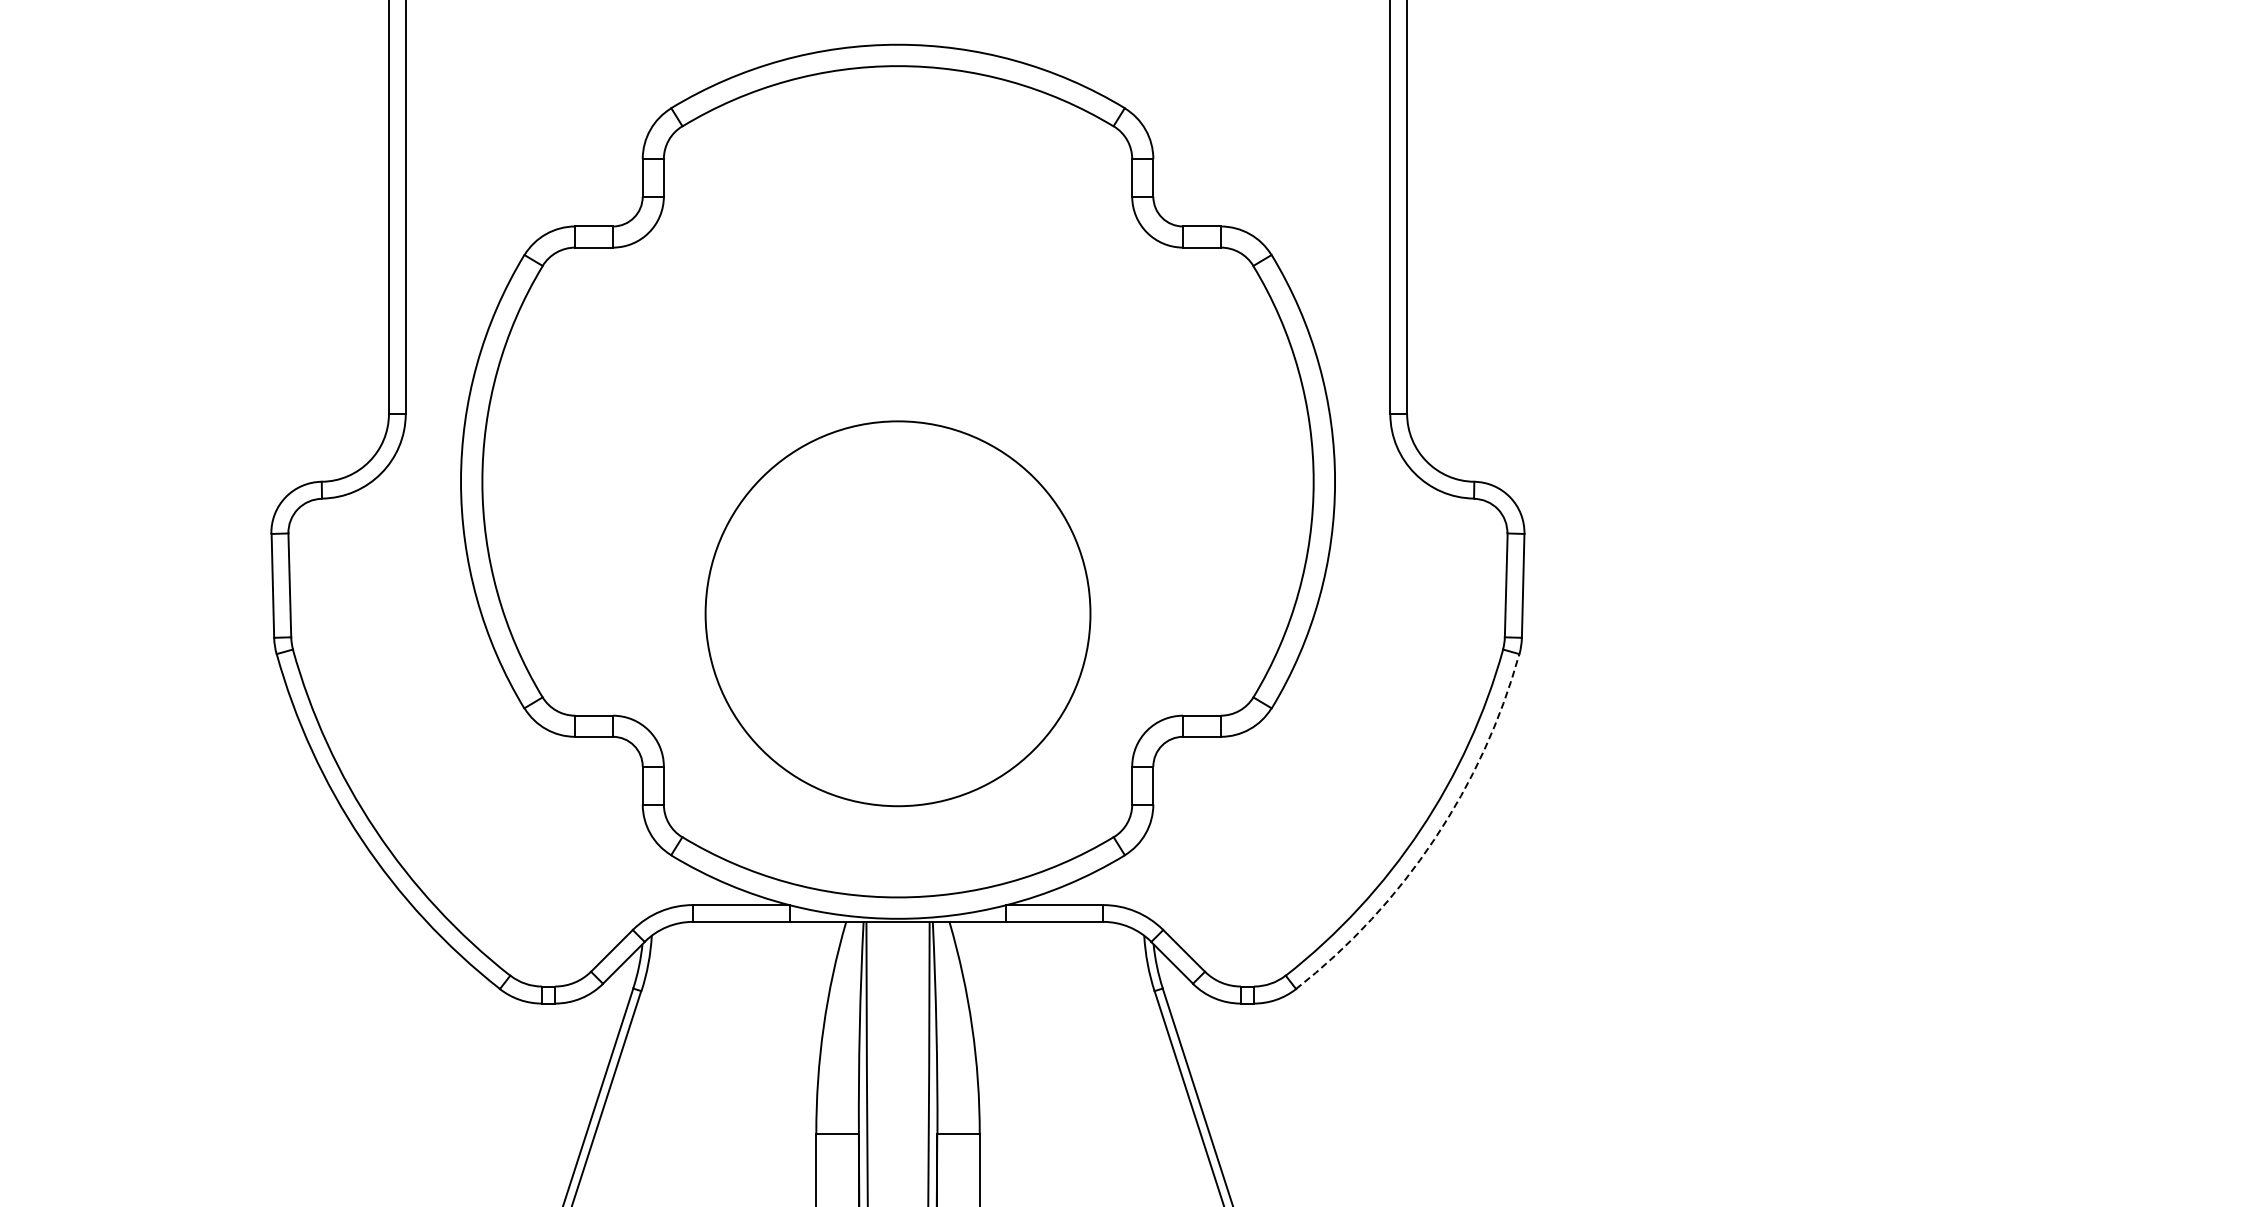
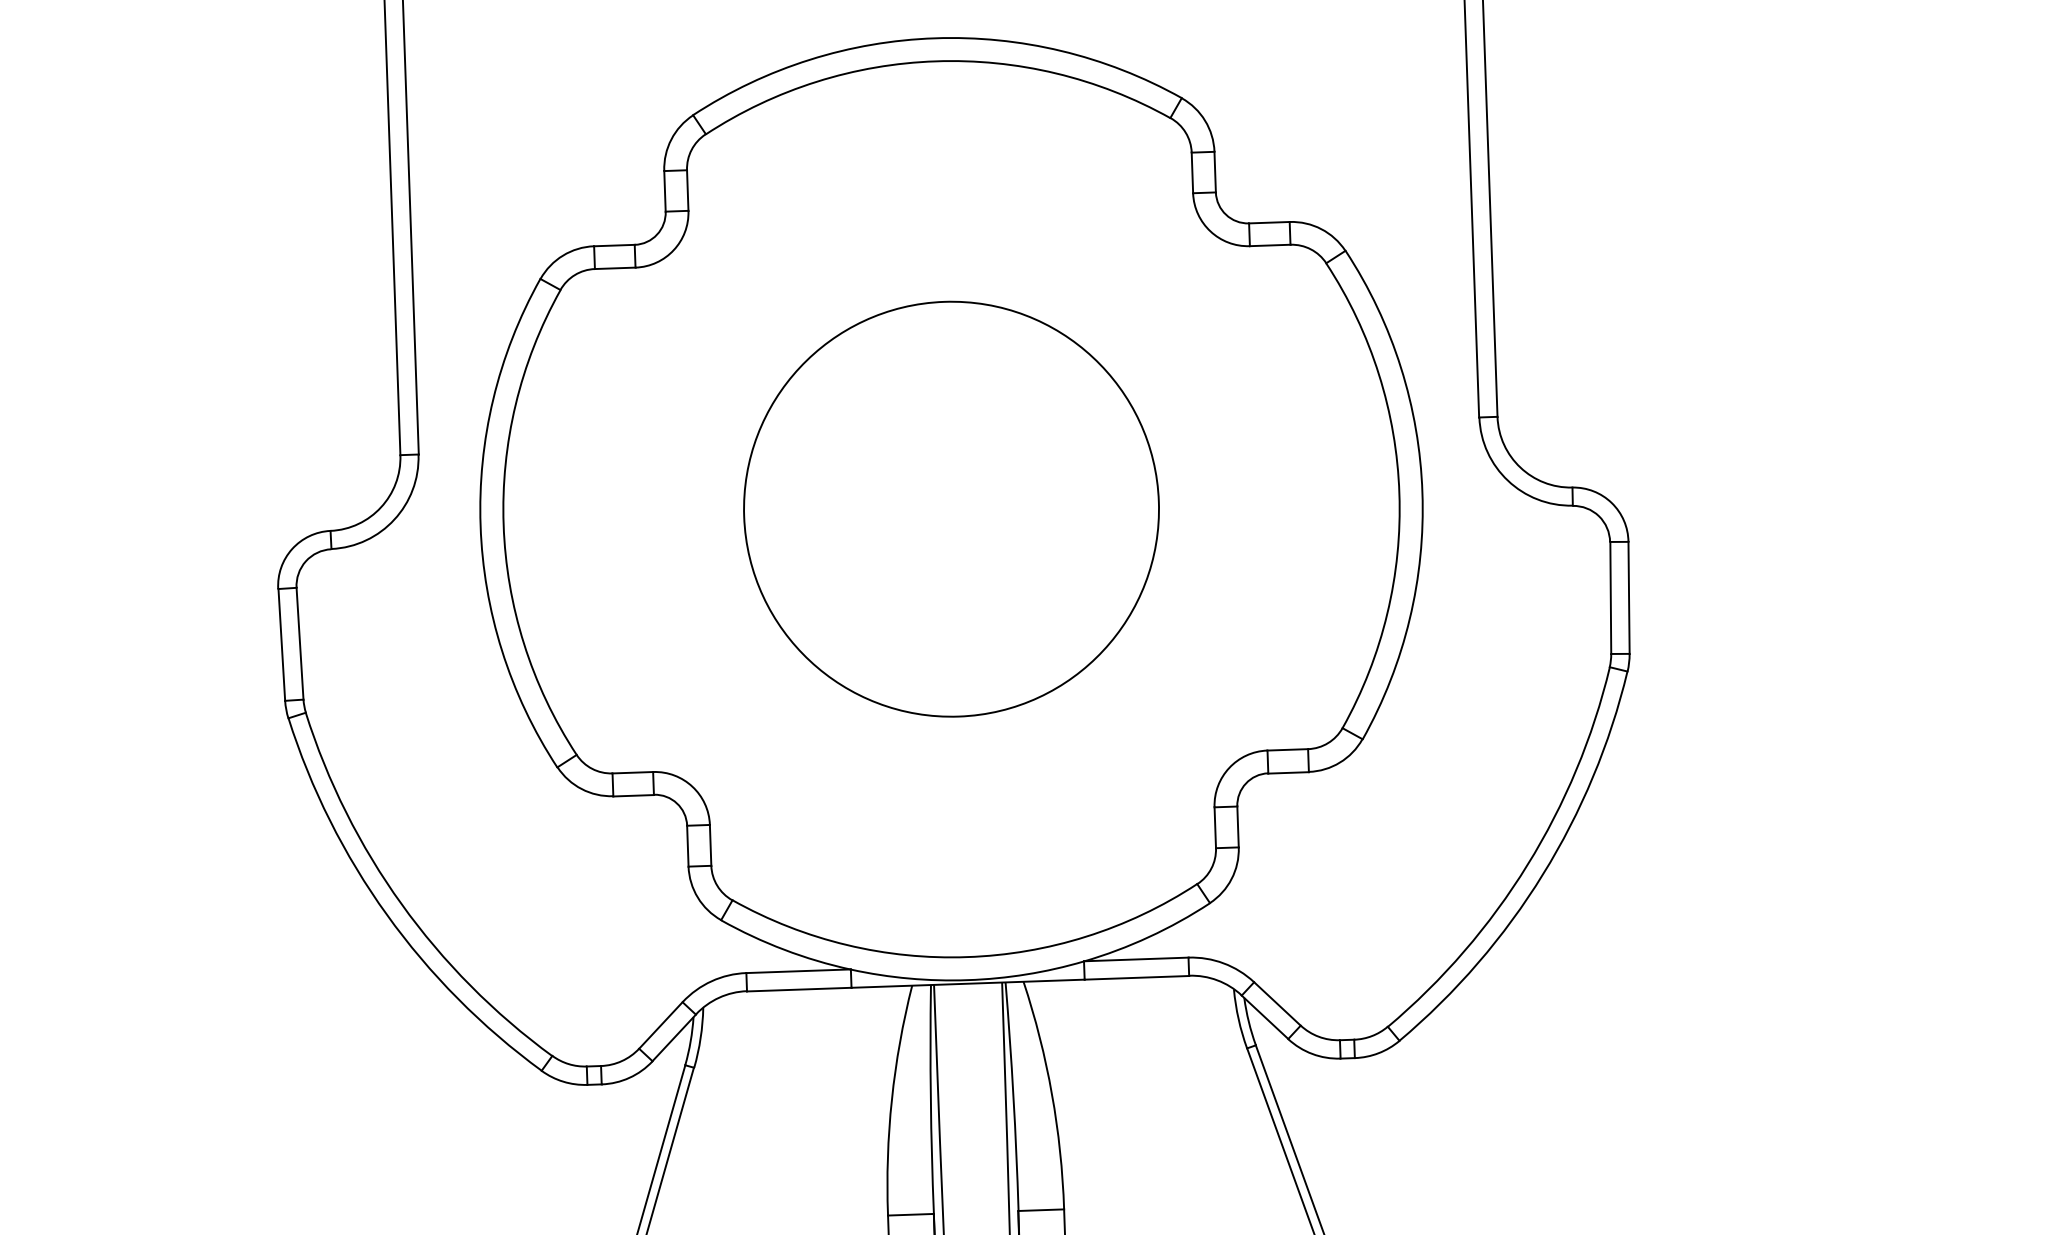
circle: (897, 613) -> (950, 508), moved
arc: (1434, 839) -> (1543, 874), dashed -> solid

